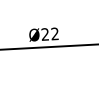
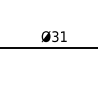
text: (50, 34) -> (59, 36), Ø22 -> Ø31

